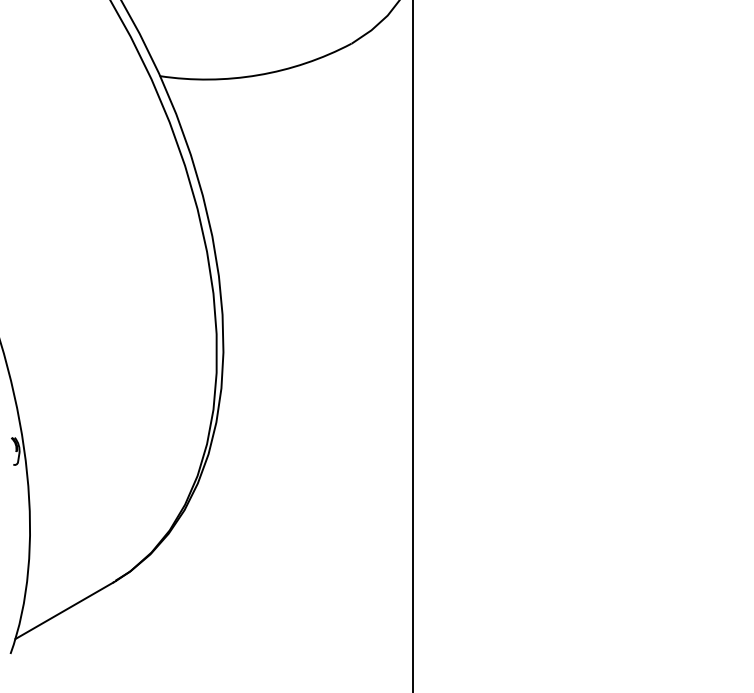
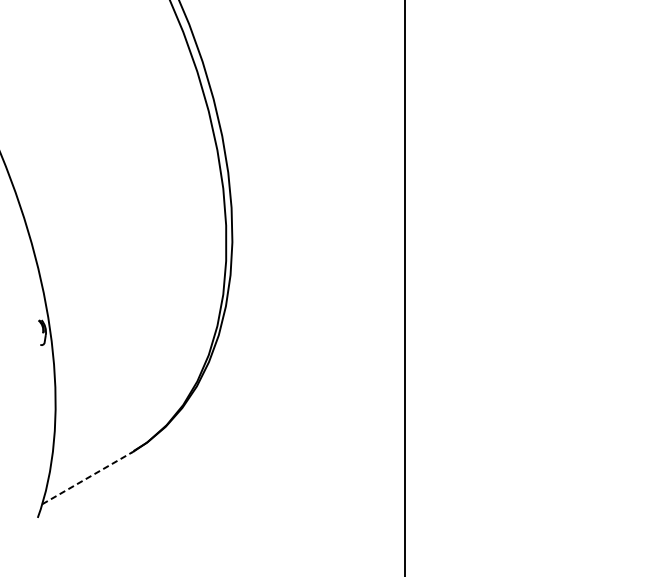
line: (64, 610) -> (87, 478), solid -> dashed

